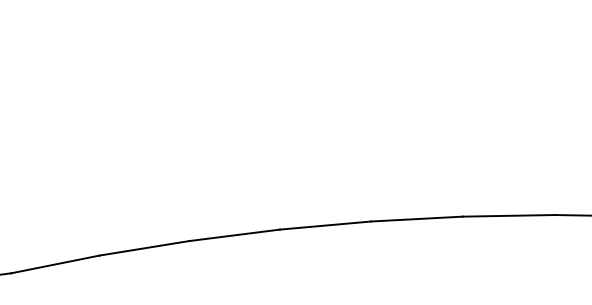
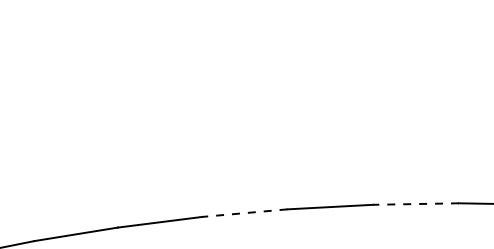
line: (508, 215) -> (415, 203), solid -> dashed
line: (325, 225) -> (244, 213), solid -> dashed

